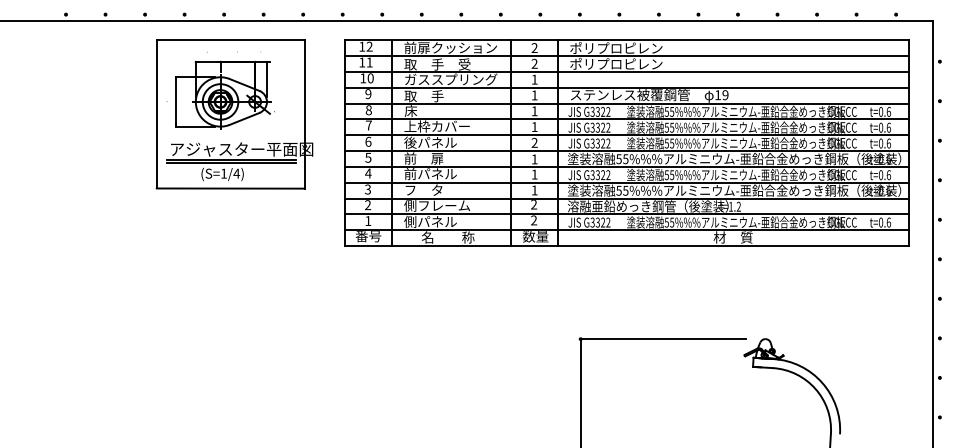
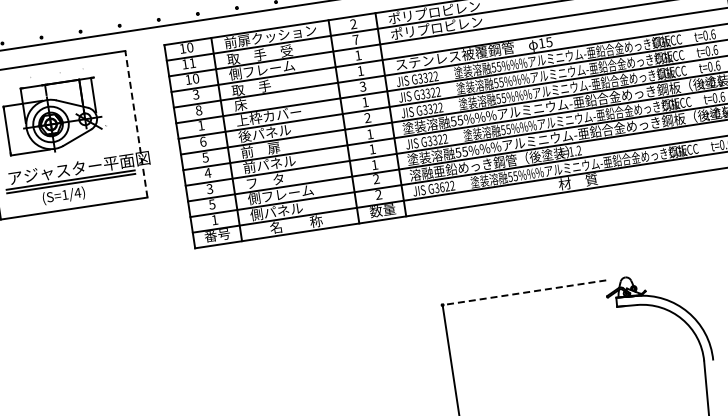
text: (369, 46) -> (190, 47), 12 -> 10
text: (534, 63) -> (355, 39), 2 -> 7
text: (450, 79) -> (275, 67), ガススプリング -> 側フレーム
text: (368, 93) -> (196, 93), 9 -> 3
text: (725, 94) -> (549, 41), 19 -> 15
text: (534, 111) -> (362, 86), 1 -> 3
line: (305, 114) -> (136, 124), solid -> dashed
text: (368, 125) -> (200, 125), 7 -> 1
text: (368, 205) -> (212, 204), 2 -> 5
text: (597, 222) -> (441, 187), G3322 -> G3622
line: (663, 339) -> (524, 293), solid -> dashed

